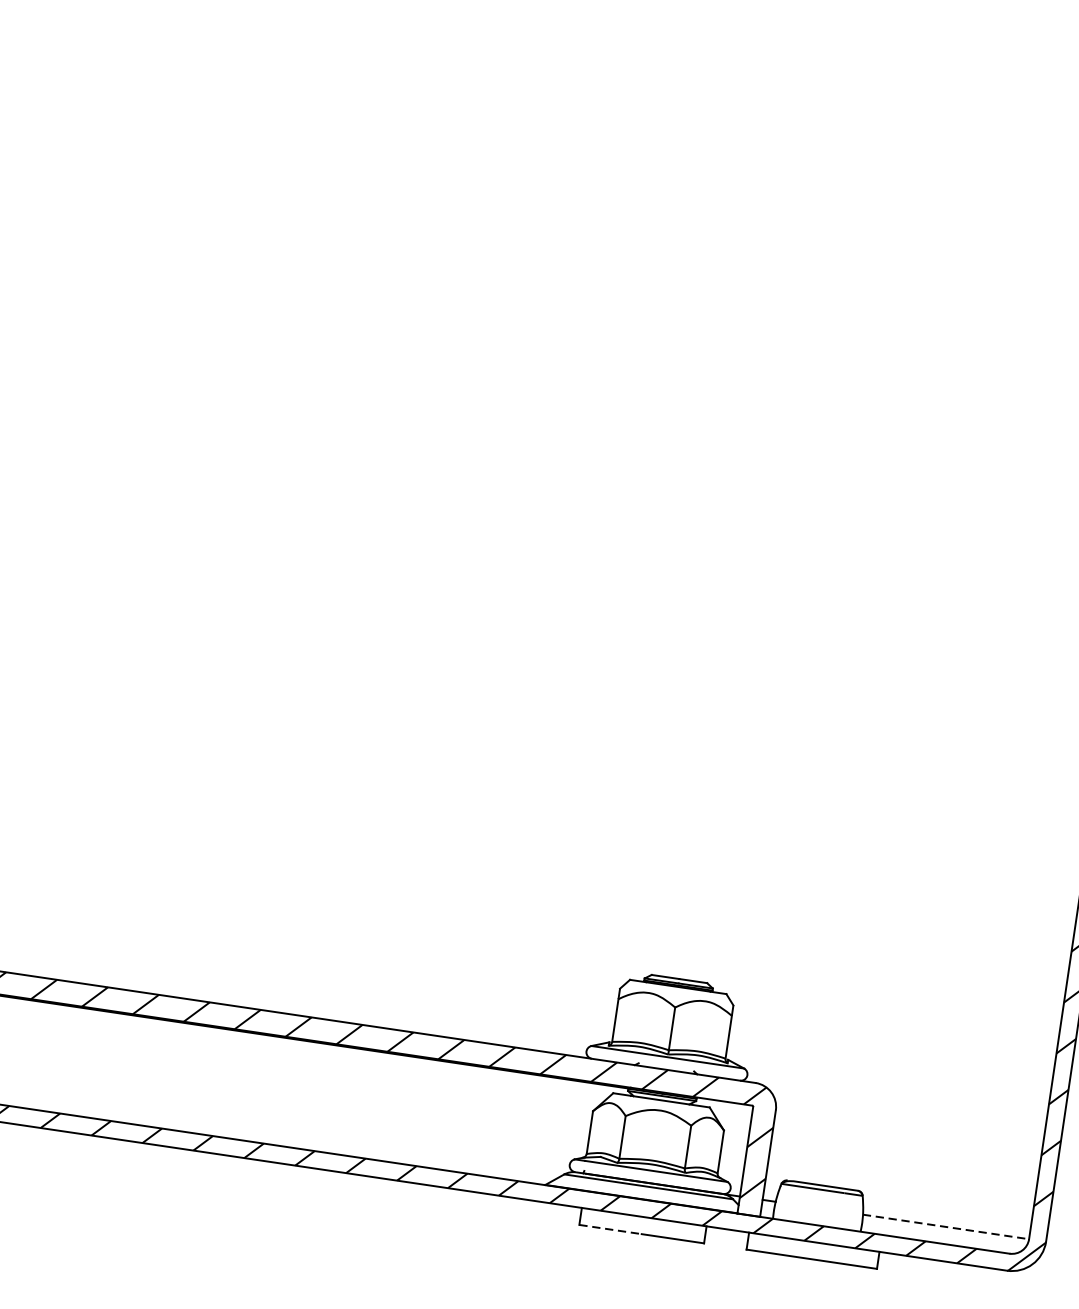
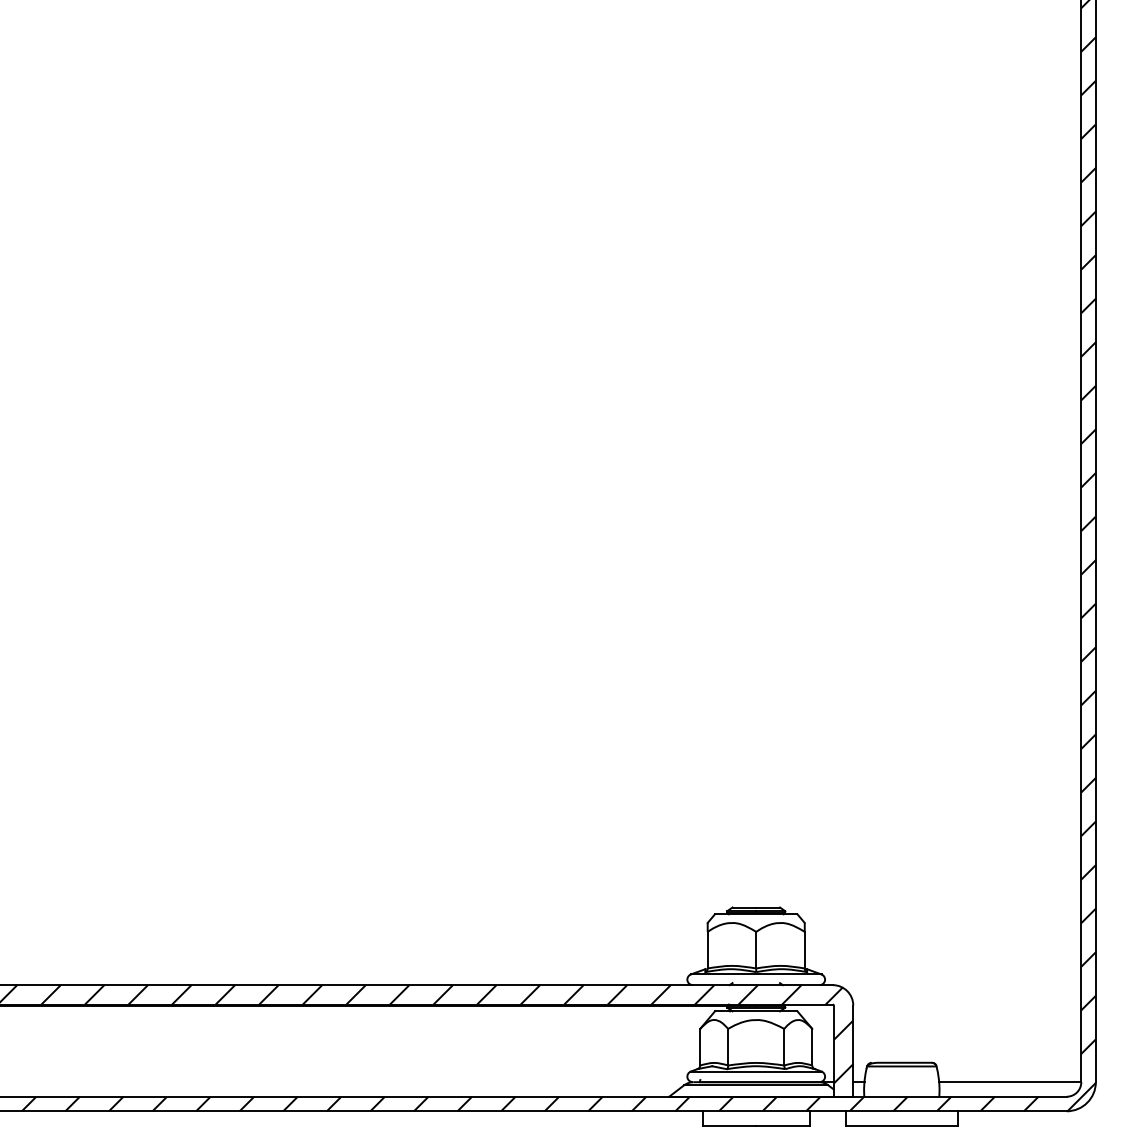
line: (946, 1227) -> (1010, 1082), dashed -> solid
line: (610, 1229) -> (729, 1125), dashed -> solid

